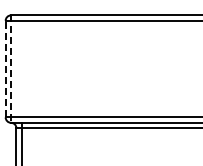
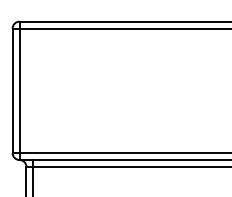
line: (5, 68) -> (12, 90), dashed -> solid
line: (11, 69) -> (20, 91), dashed -> solid

